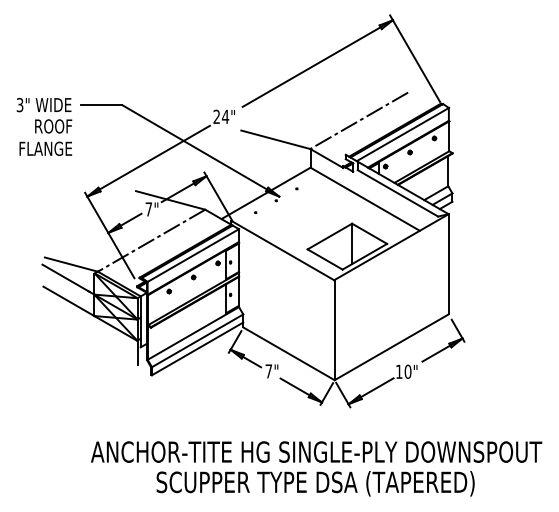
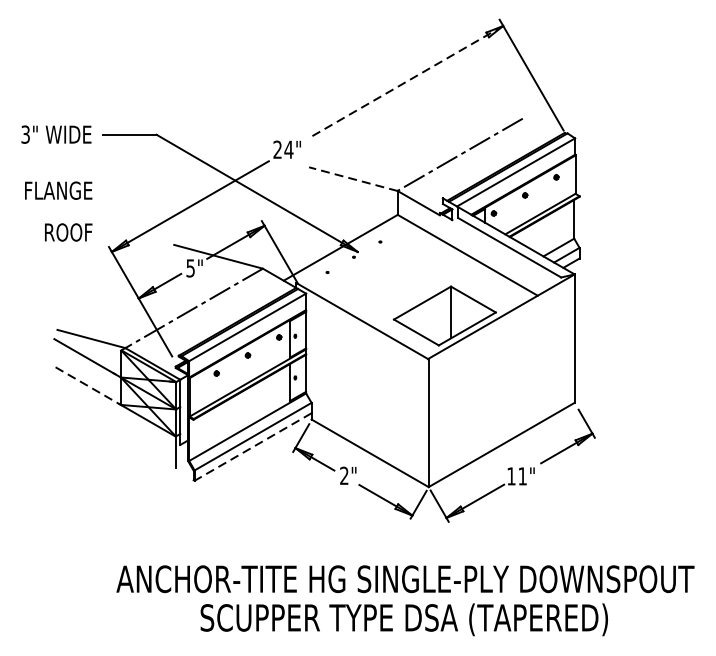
line: (317, 63) -> (406, 81), solid -> dashed
text: (53, 126) -> (68, 232), moved
line: (275, 139) -> (352, 178), solid -> dashed
text: (148, 209) -> (190, 268), 7" -> 5"
line: (69, 301) -> (88, 386), solid -> dashed
line: (197, 348) -> (252, 446), solid -> dashed
text: (268, 371) -> (343, 475), 7" -> 2"
text: (407, 371) -> (521, 475), 10" -> 11"

